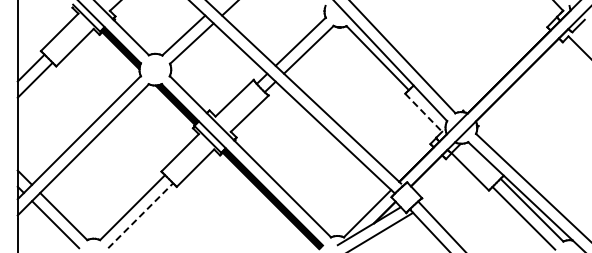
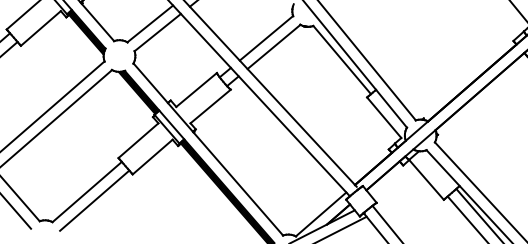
line: (423, 112) -> (384, 117), dashed -> solid
line: (140, 215) -> (94, 200), dashed -> solid

